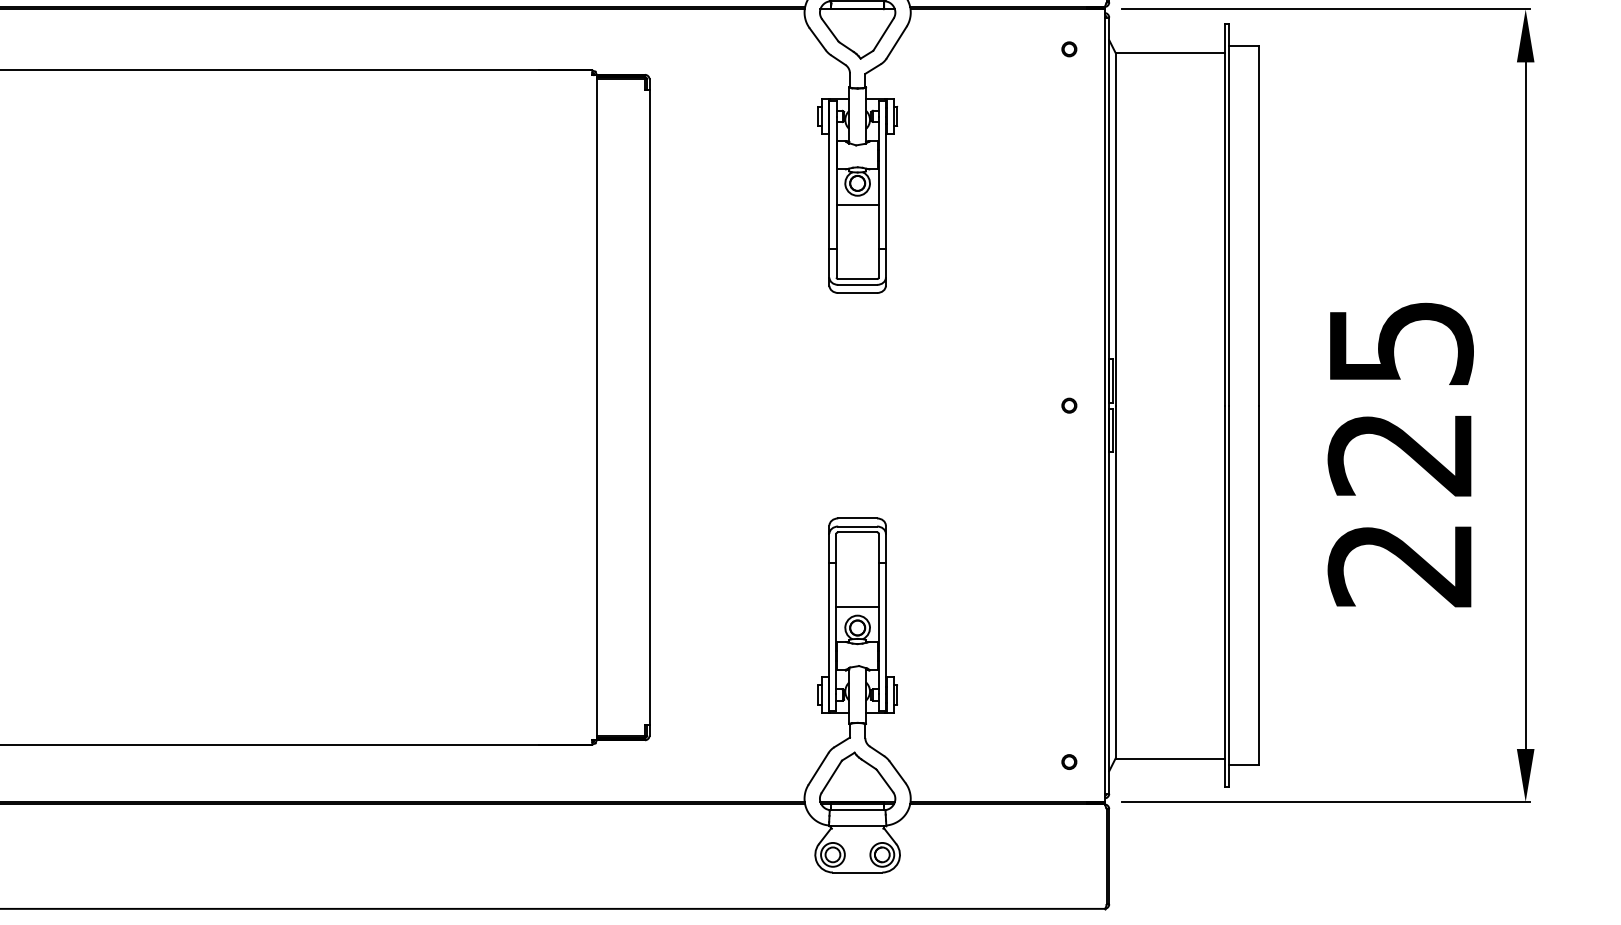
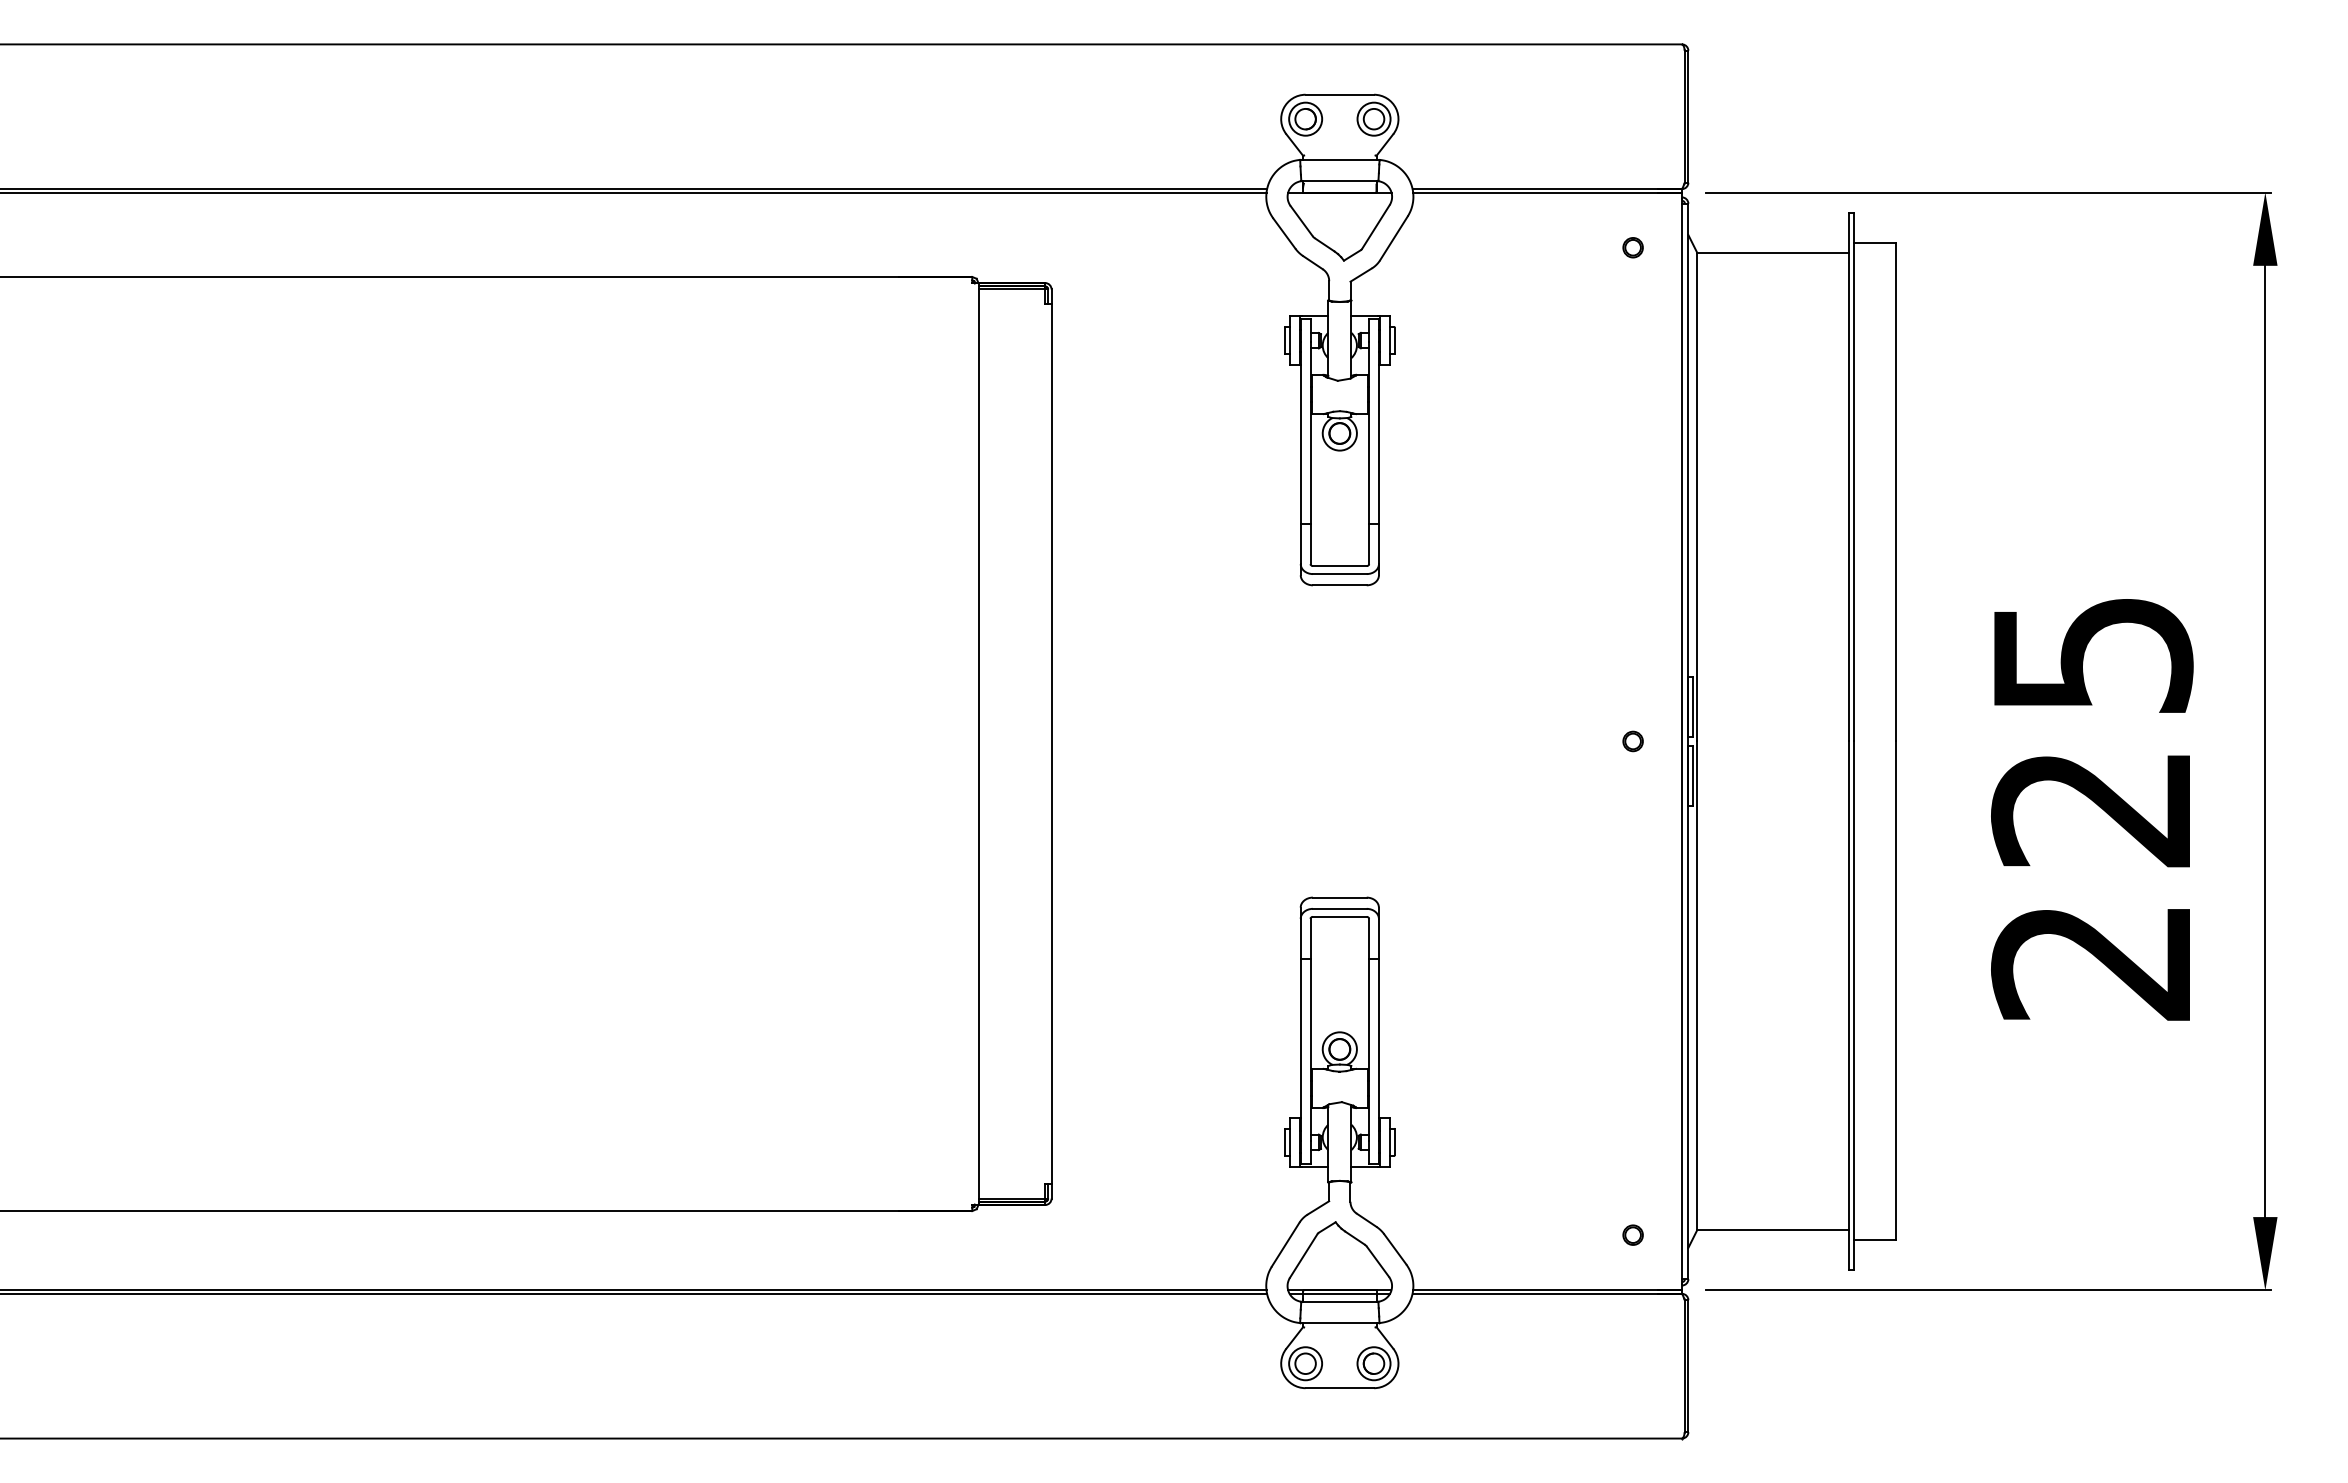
line: (857, 204) -> (1339, 462), removed
line: (857, 607) -> (1339, 1020), removed

